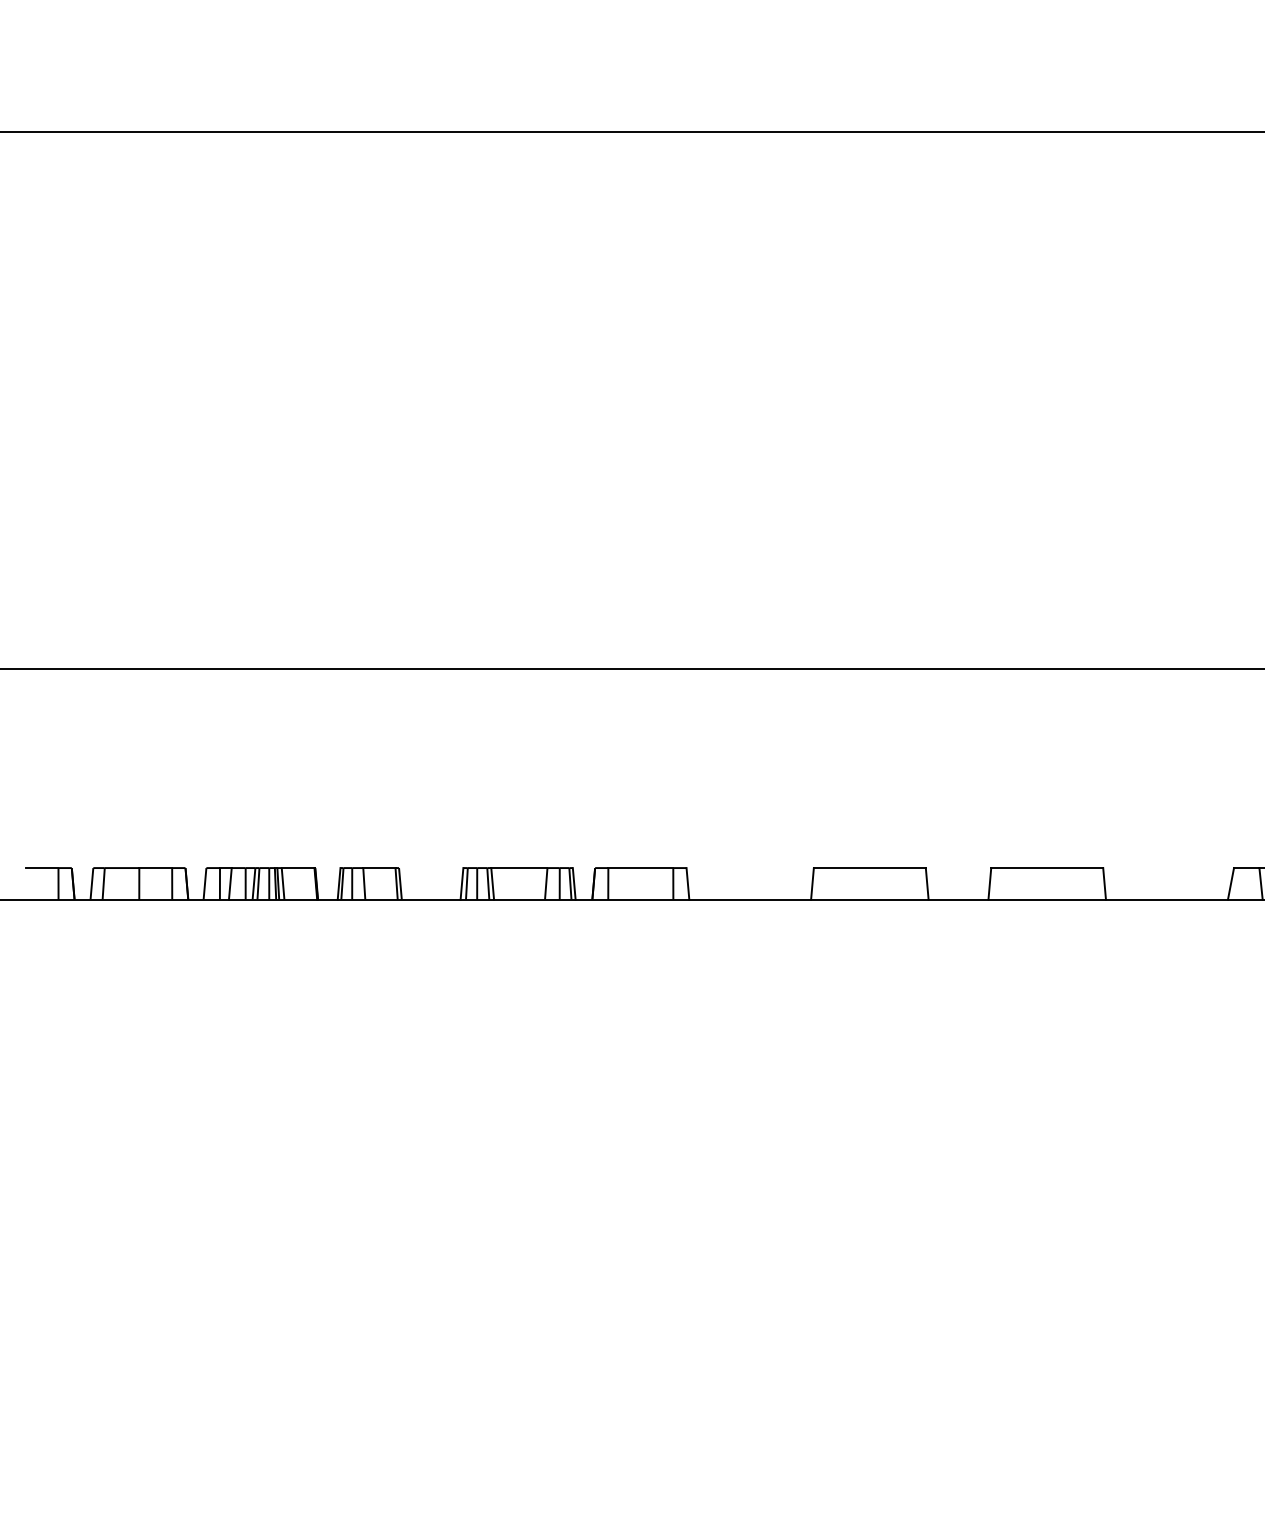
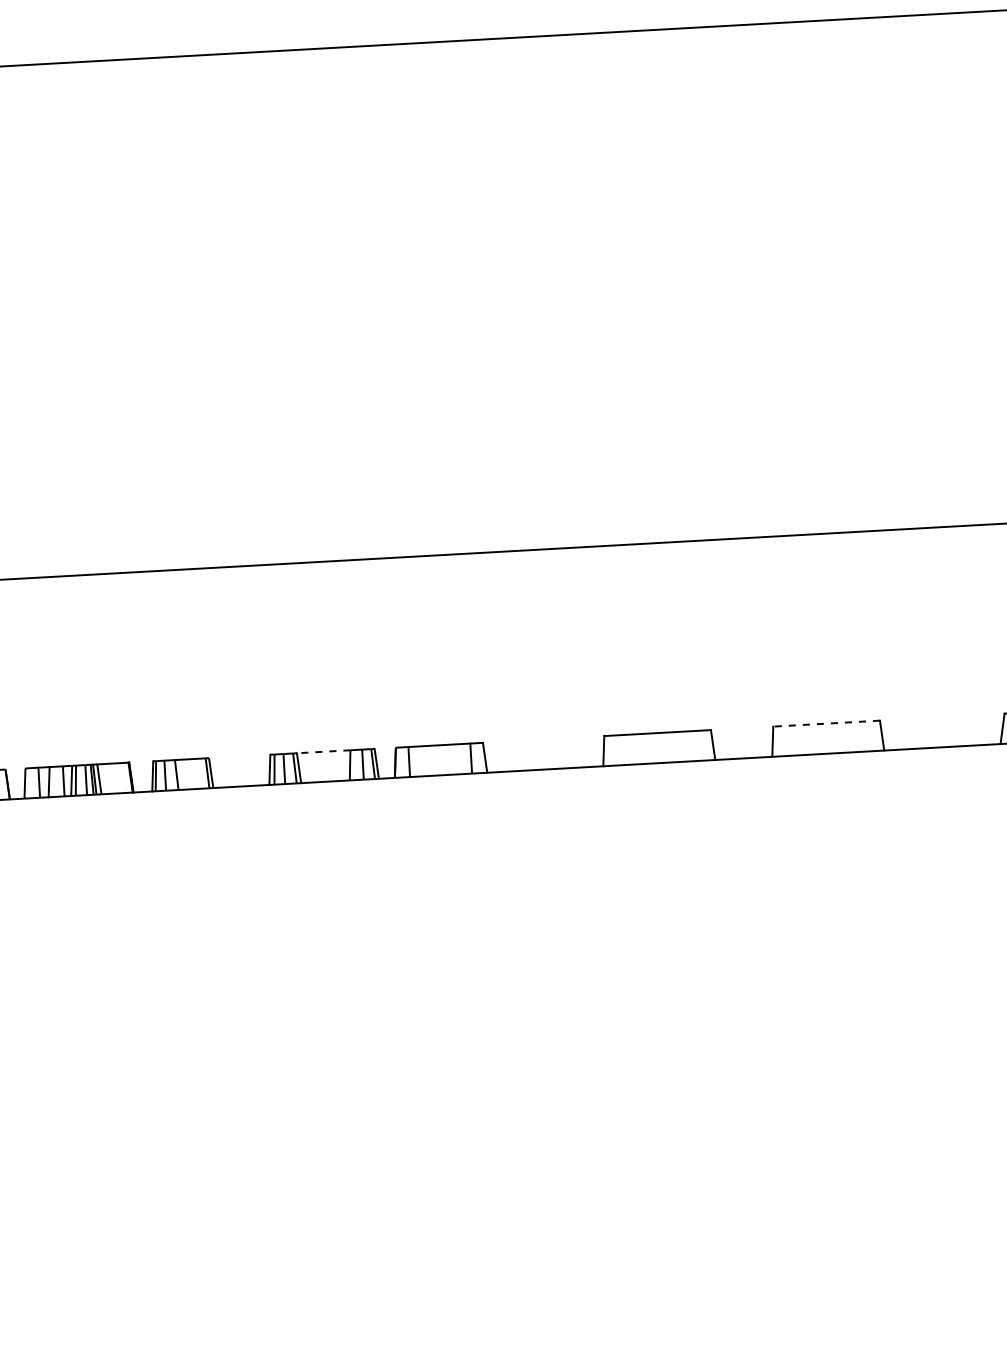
line: (518, 868) -> (322, 752), solid -> dashed
line: (1047, 868) -> (826, 724), solid -> dashed

